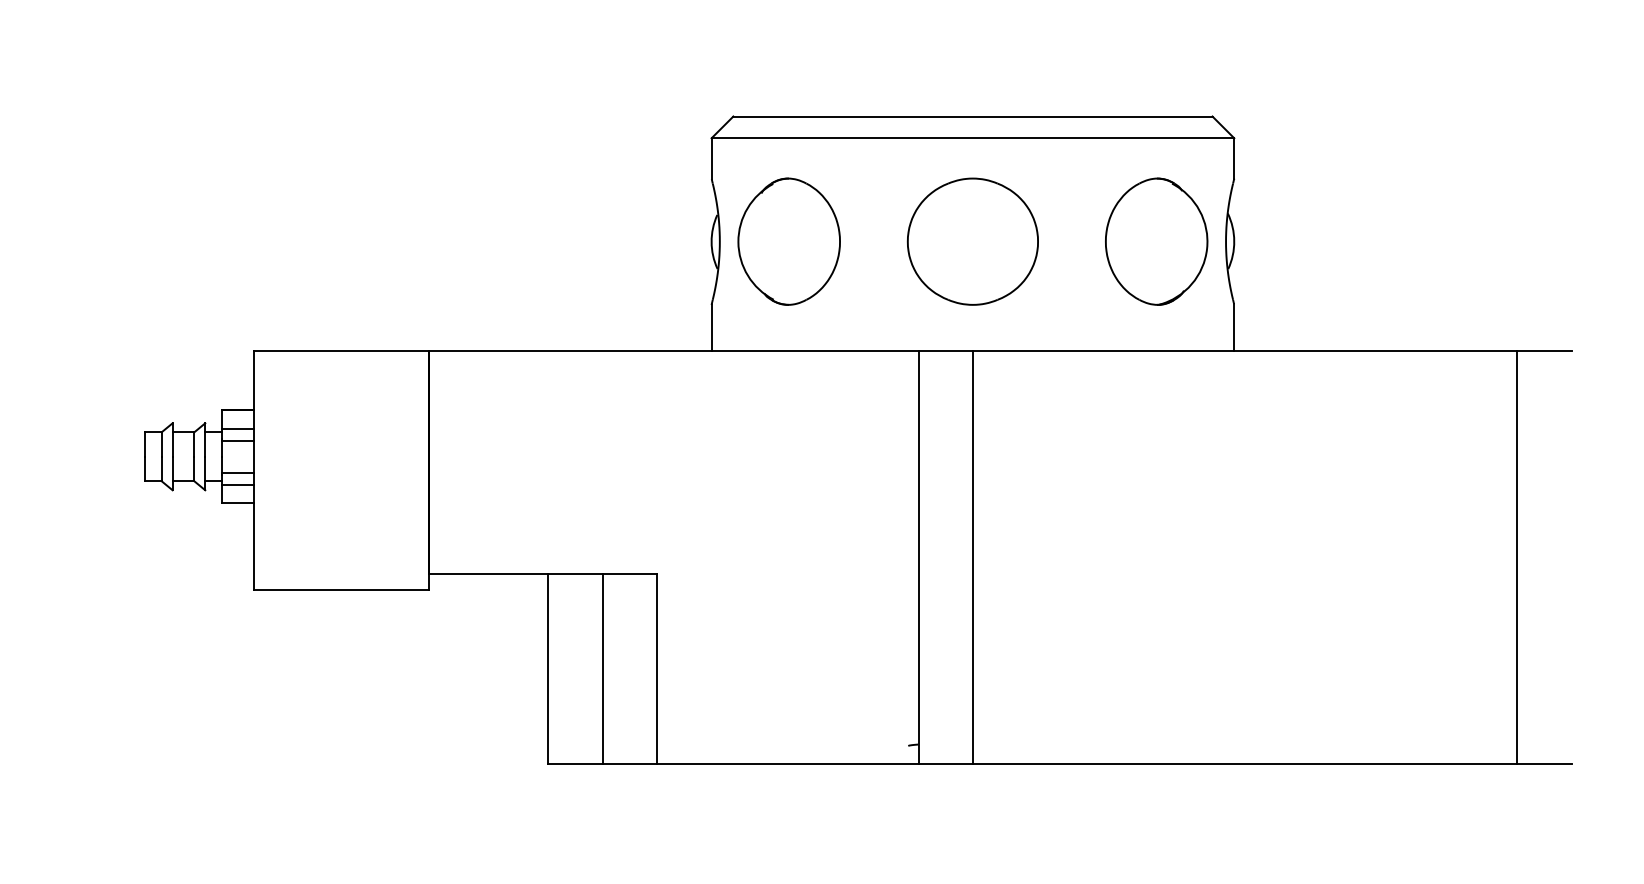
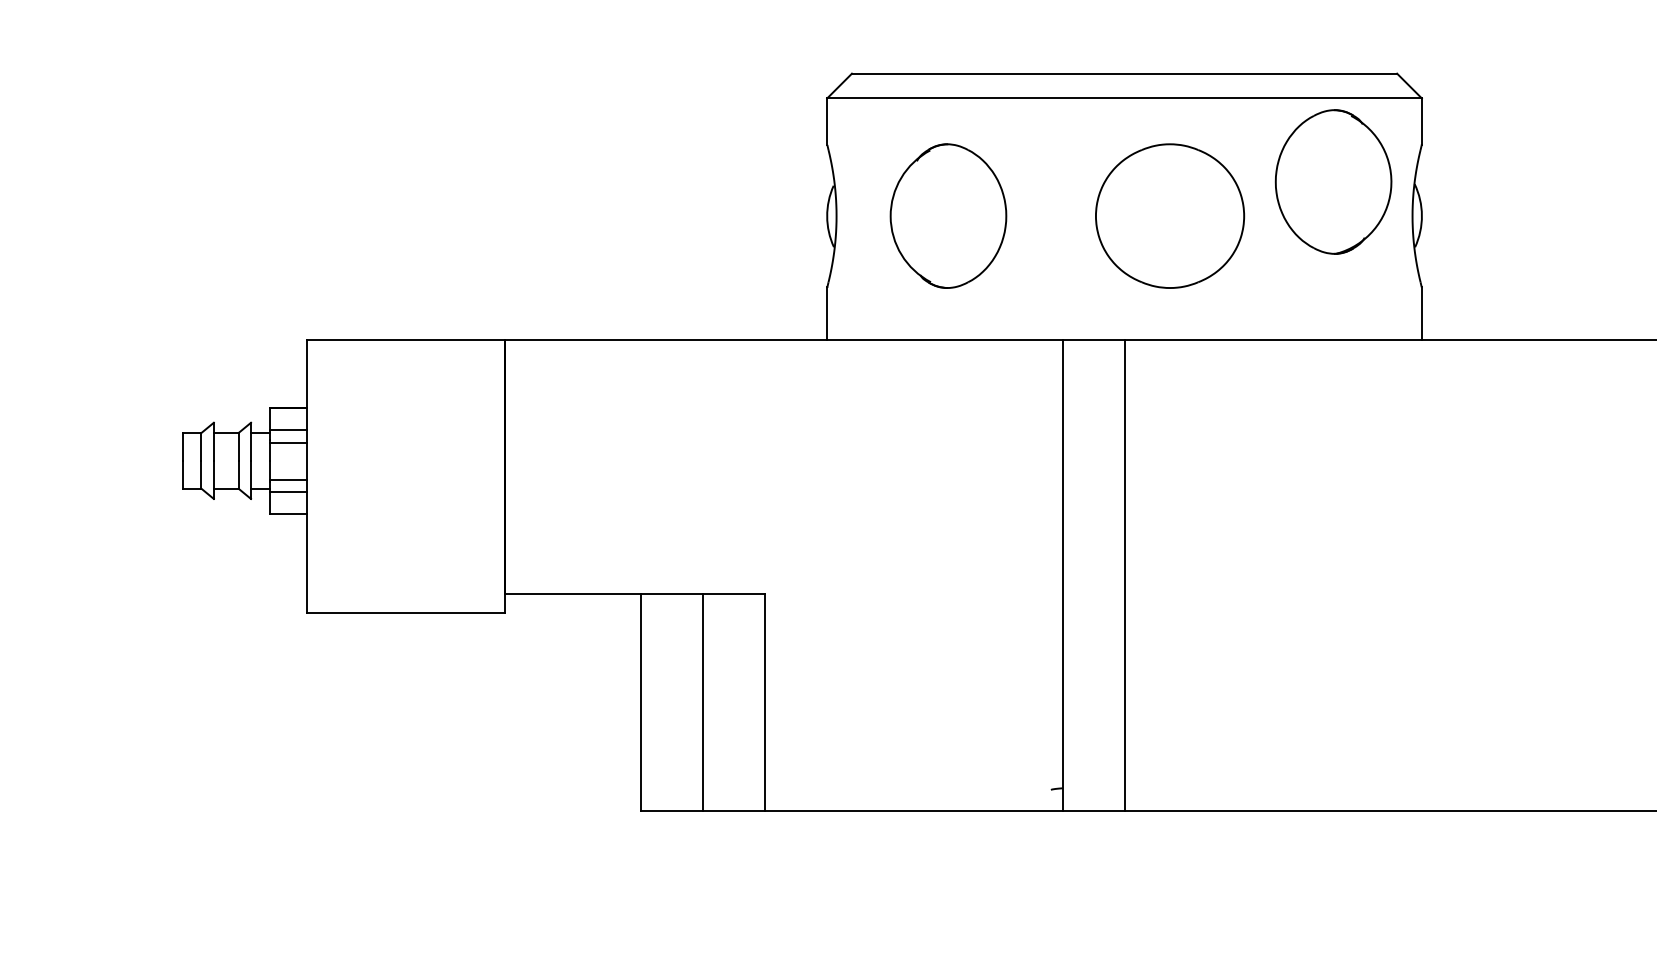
part: (788, 241) -> (947, 215), moved
part: (972, 241) -> (1169, 215), moved
part: (1156, 241) -> (1333, 181), moved

